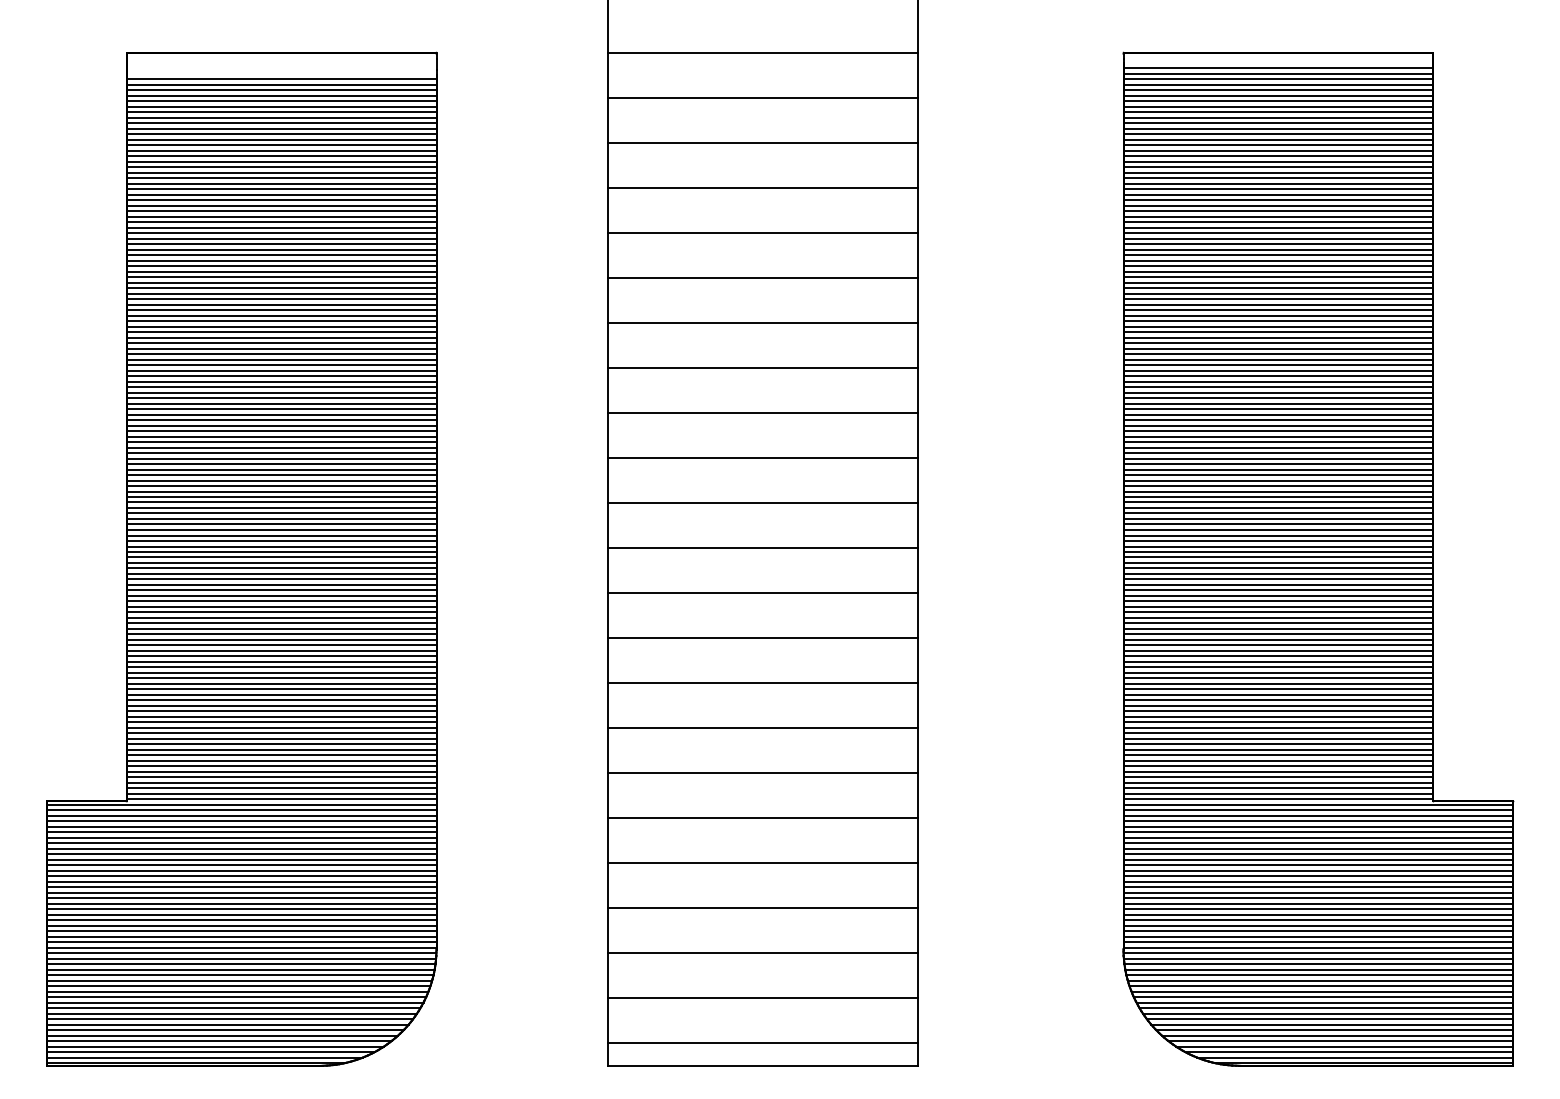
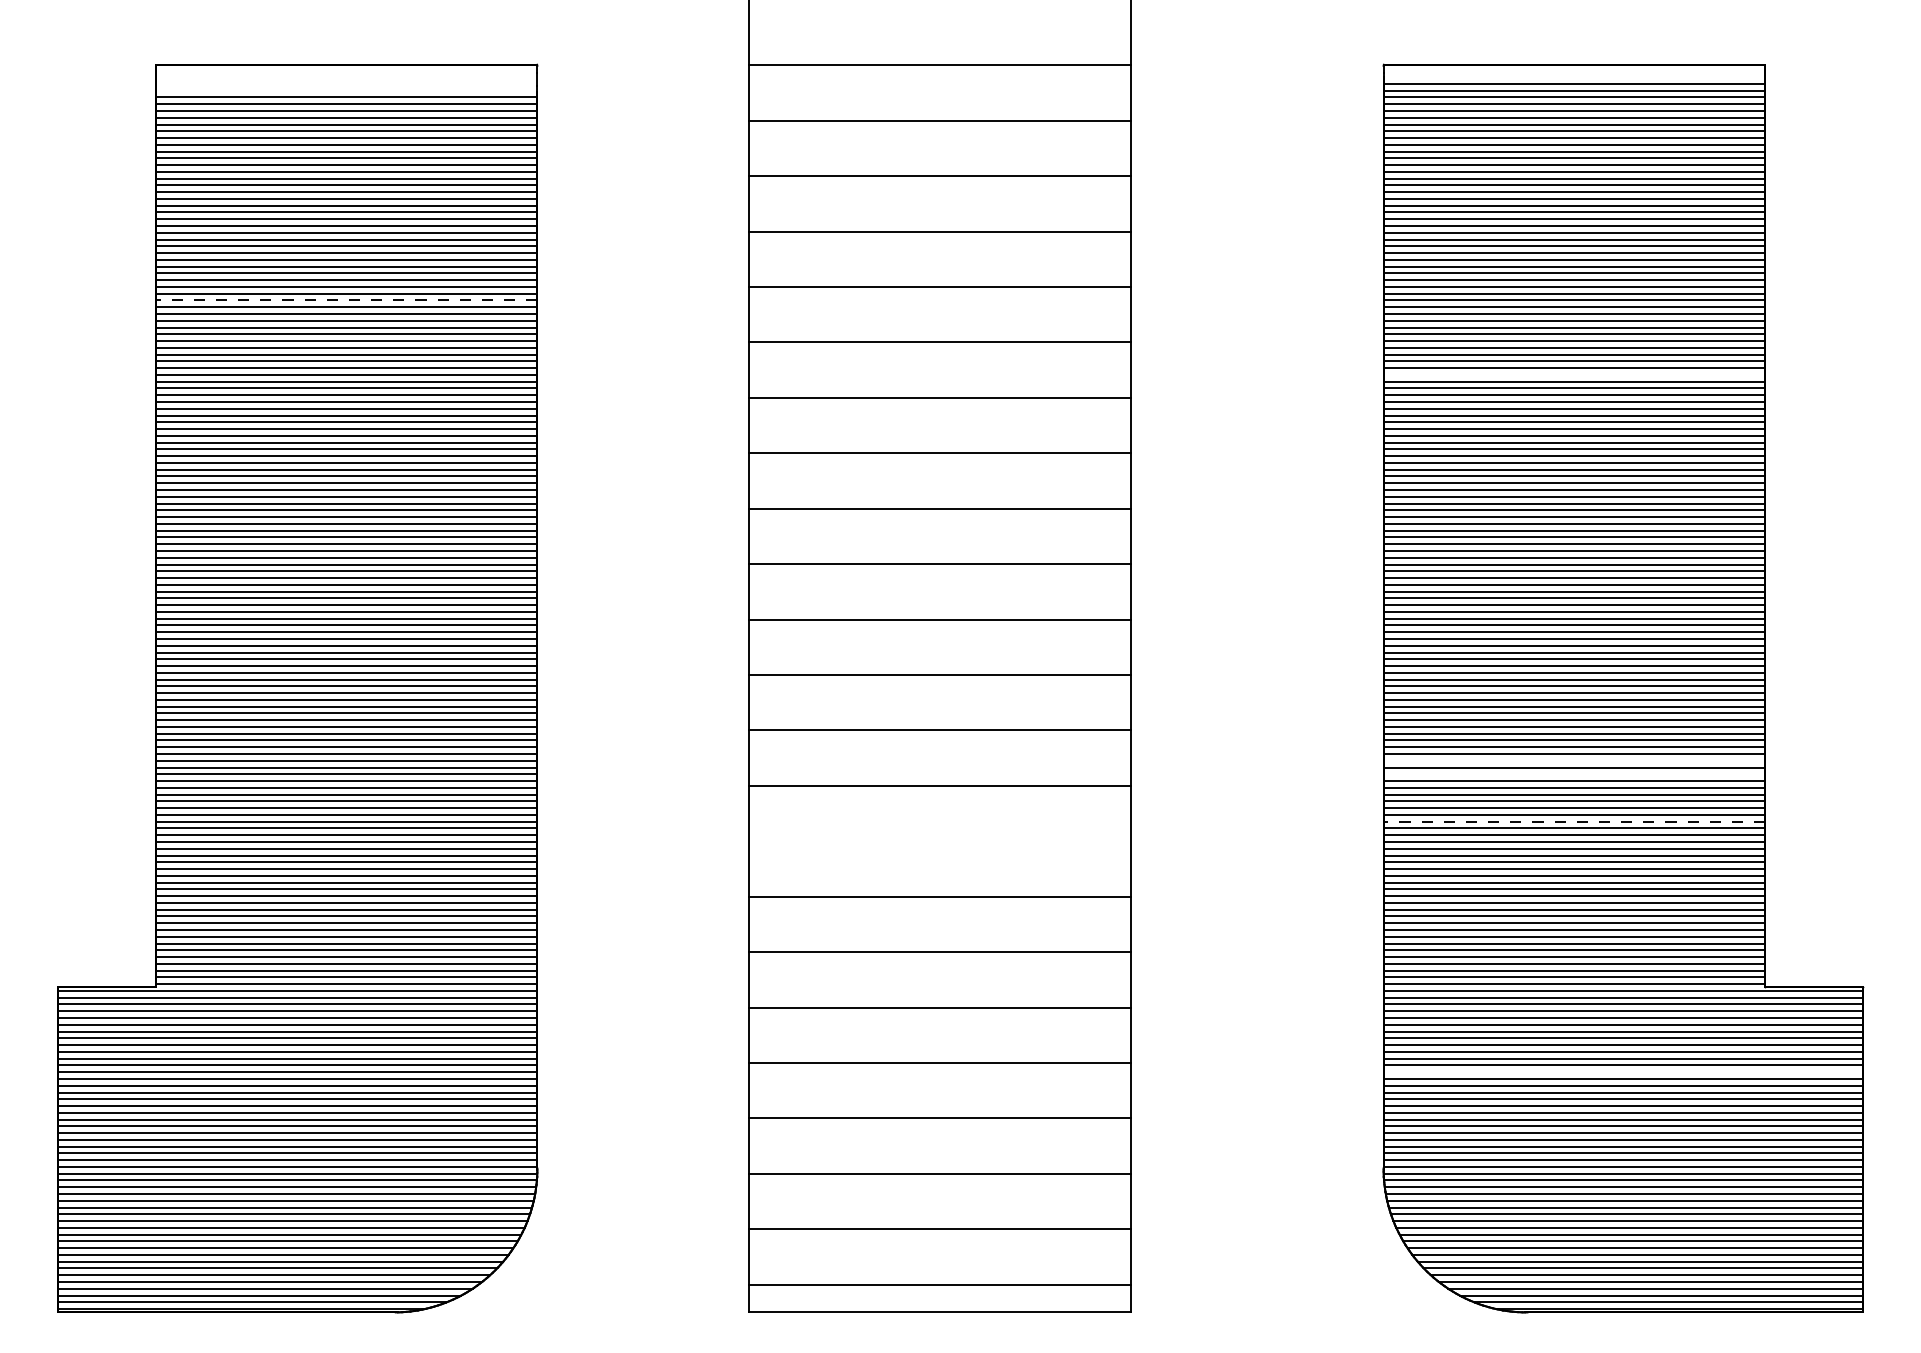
line: (281, 244) -> (346, 300), solid -> dashed
line: (1278, 304) -> (1574, 374), removed
line: (1278, 617) -> (1574, 760), removed
line: (1278, 629) -> (1574, 774), removed
line: (1278, 667) -> (1574, 821), solid -> dashed
line: (762, 683) -> (939, 841), removed
line: (1318, 871) -> (1623, 1072), removed

